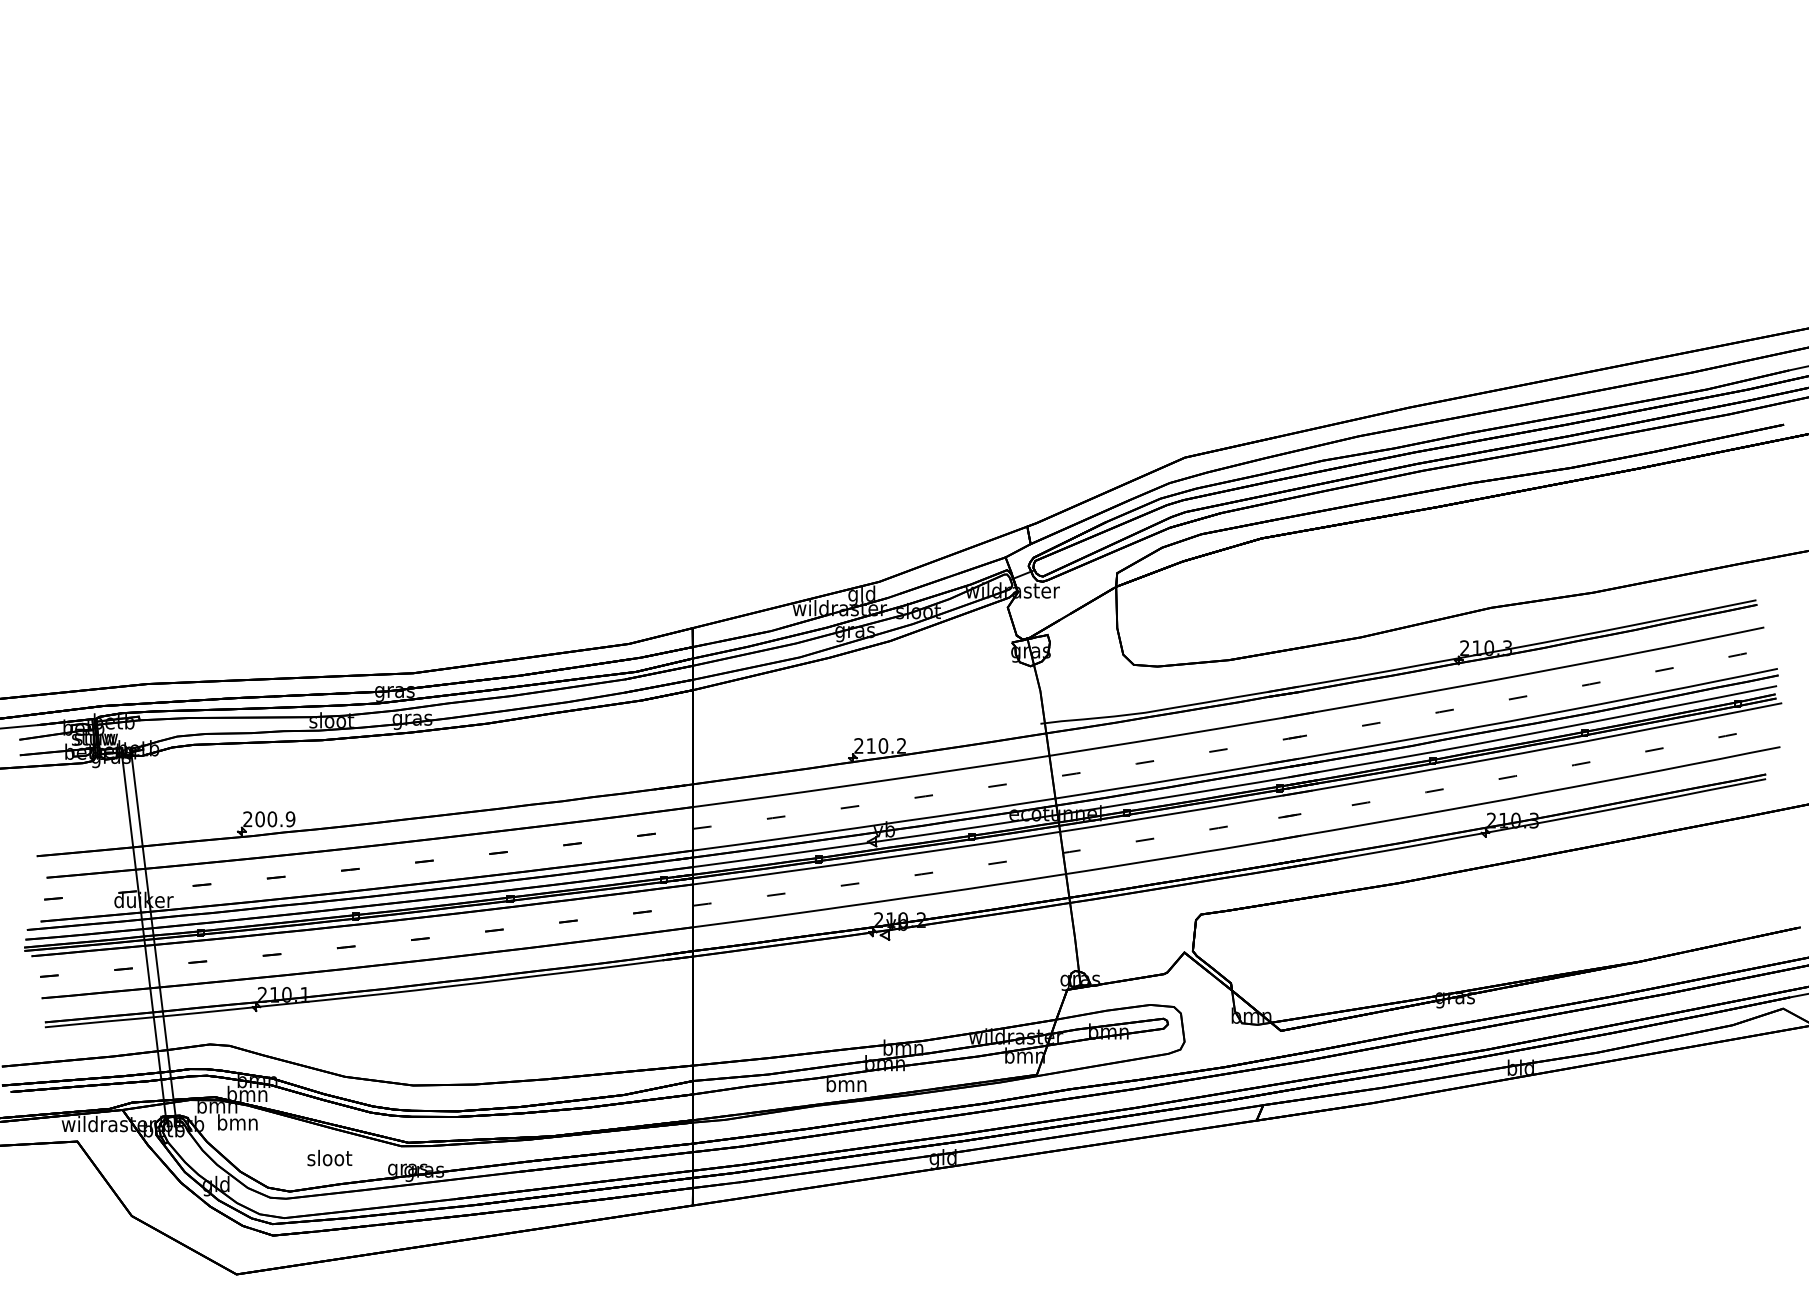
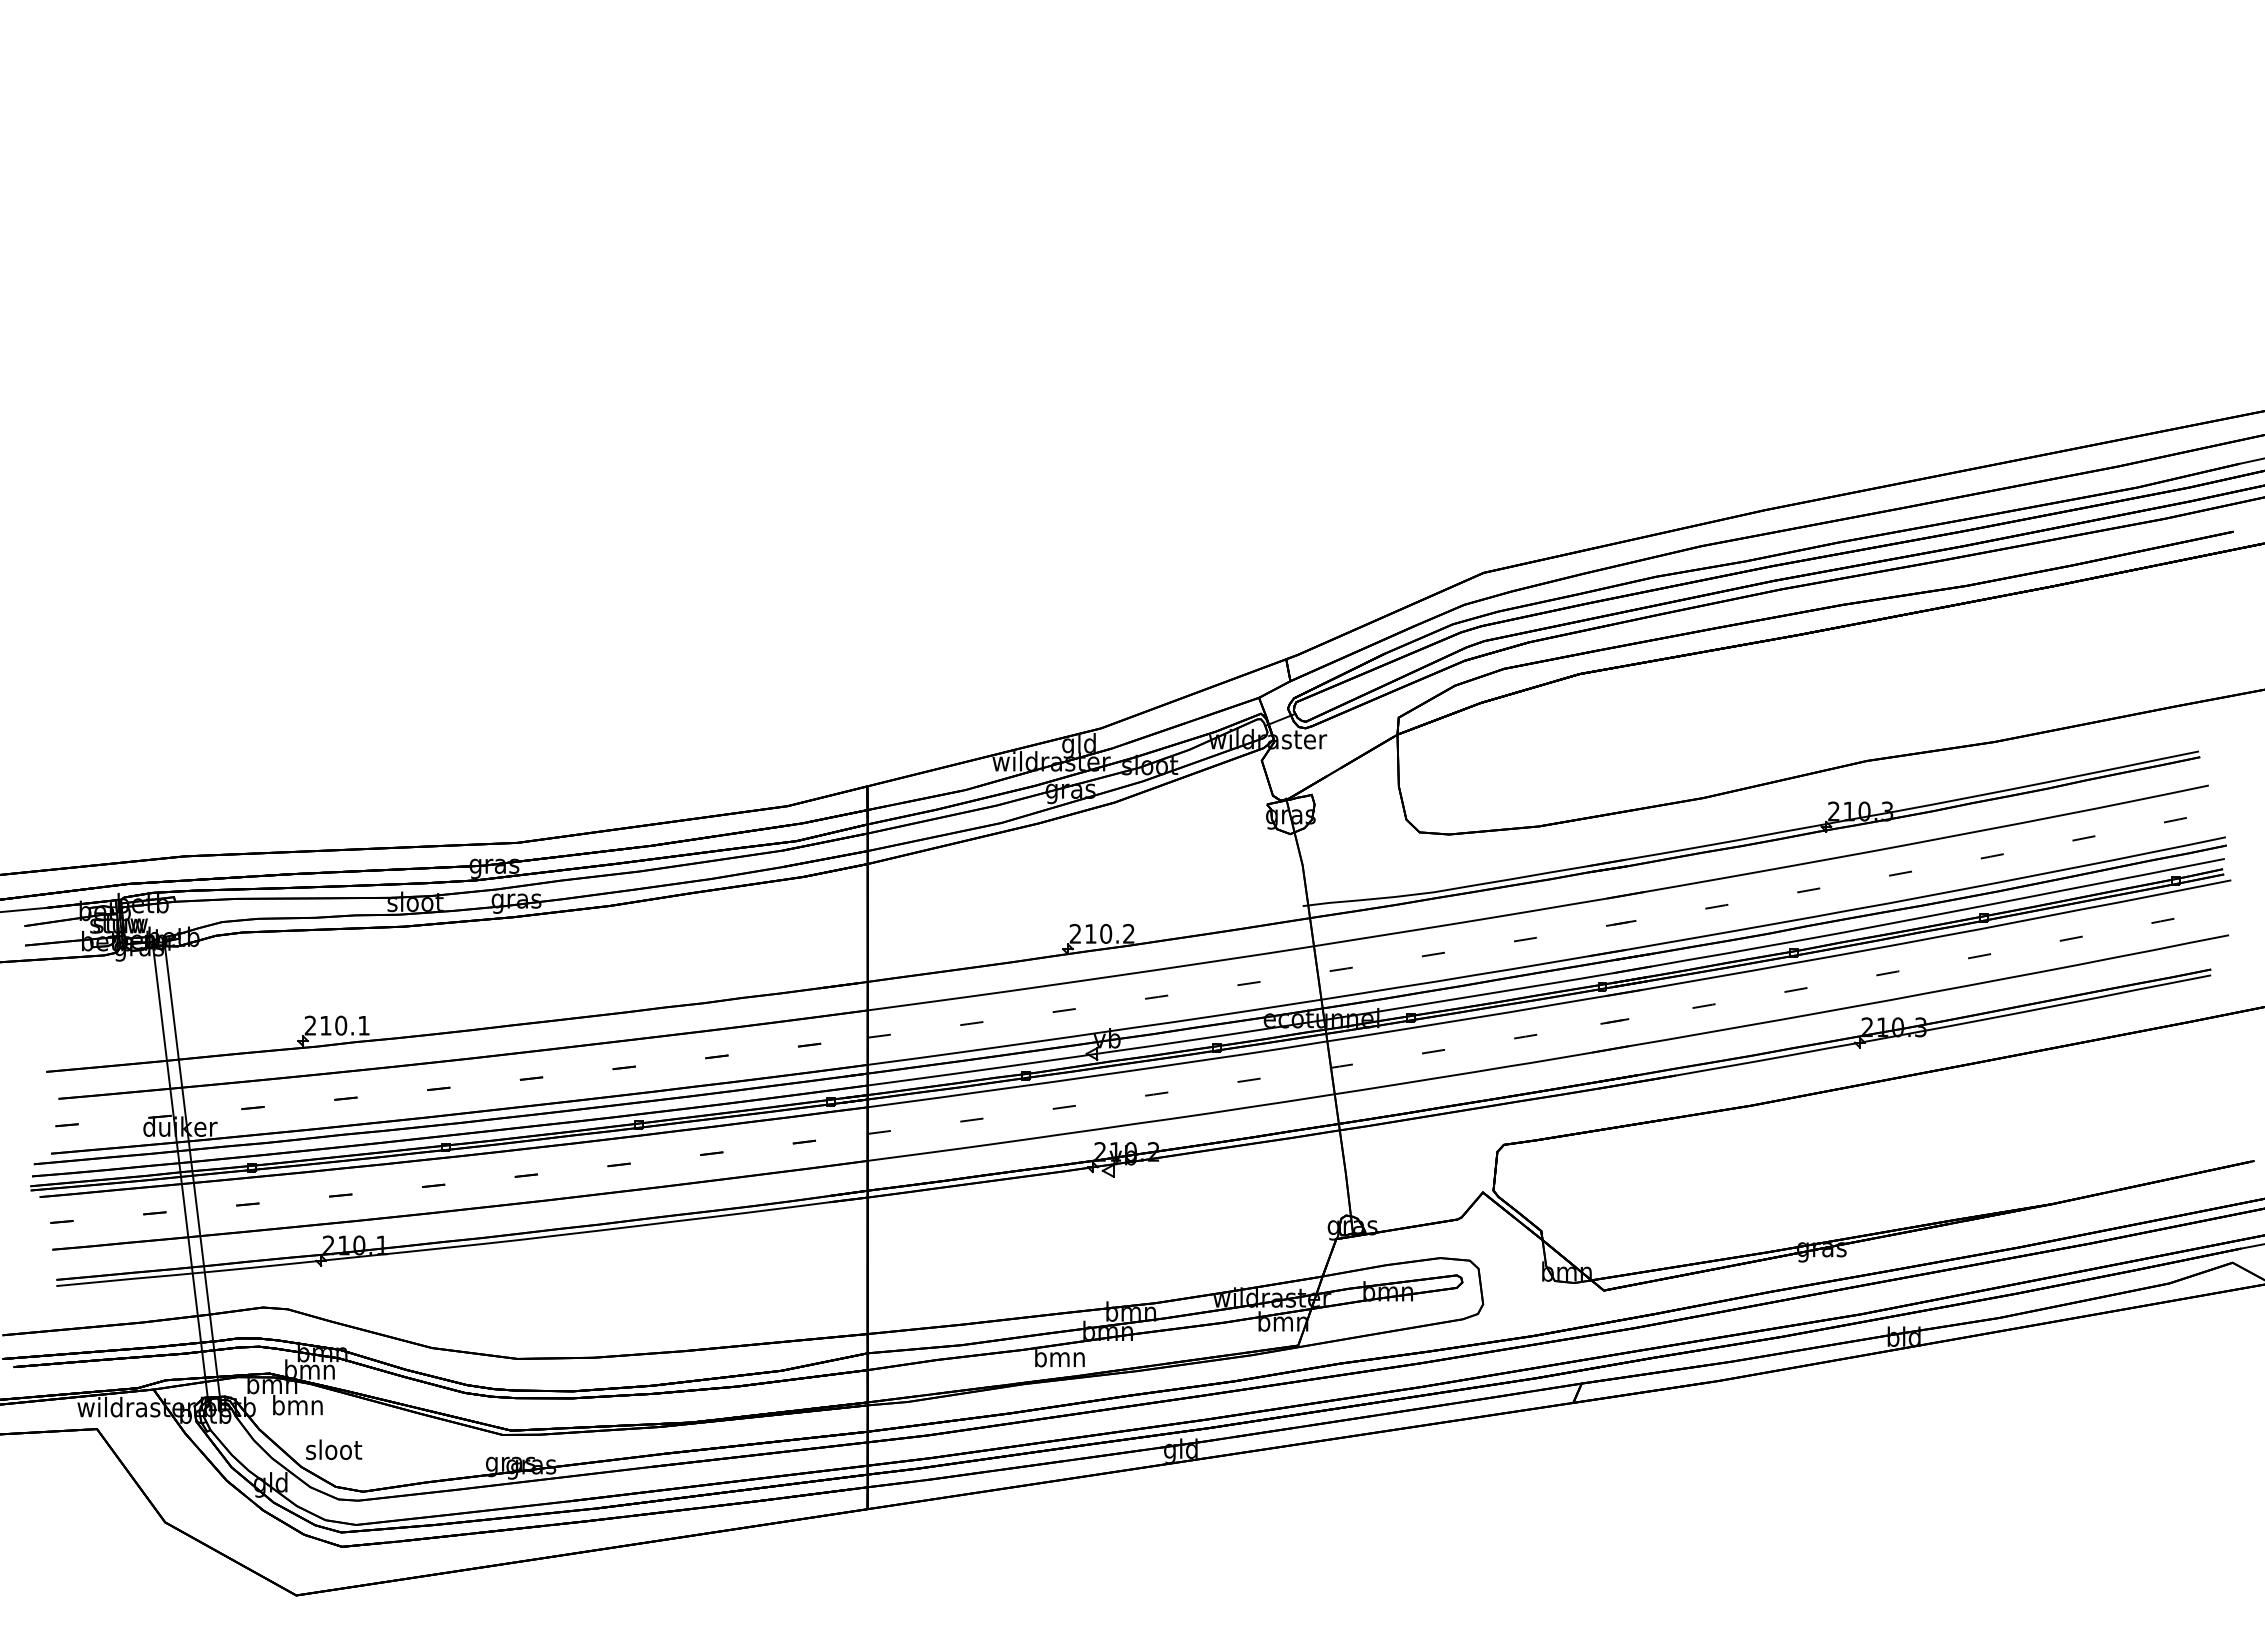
text: (275, 819) -> (344, 1025), 200.9 -> 210.1
text: (330, 1157) -> (334, 1449), moved

